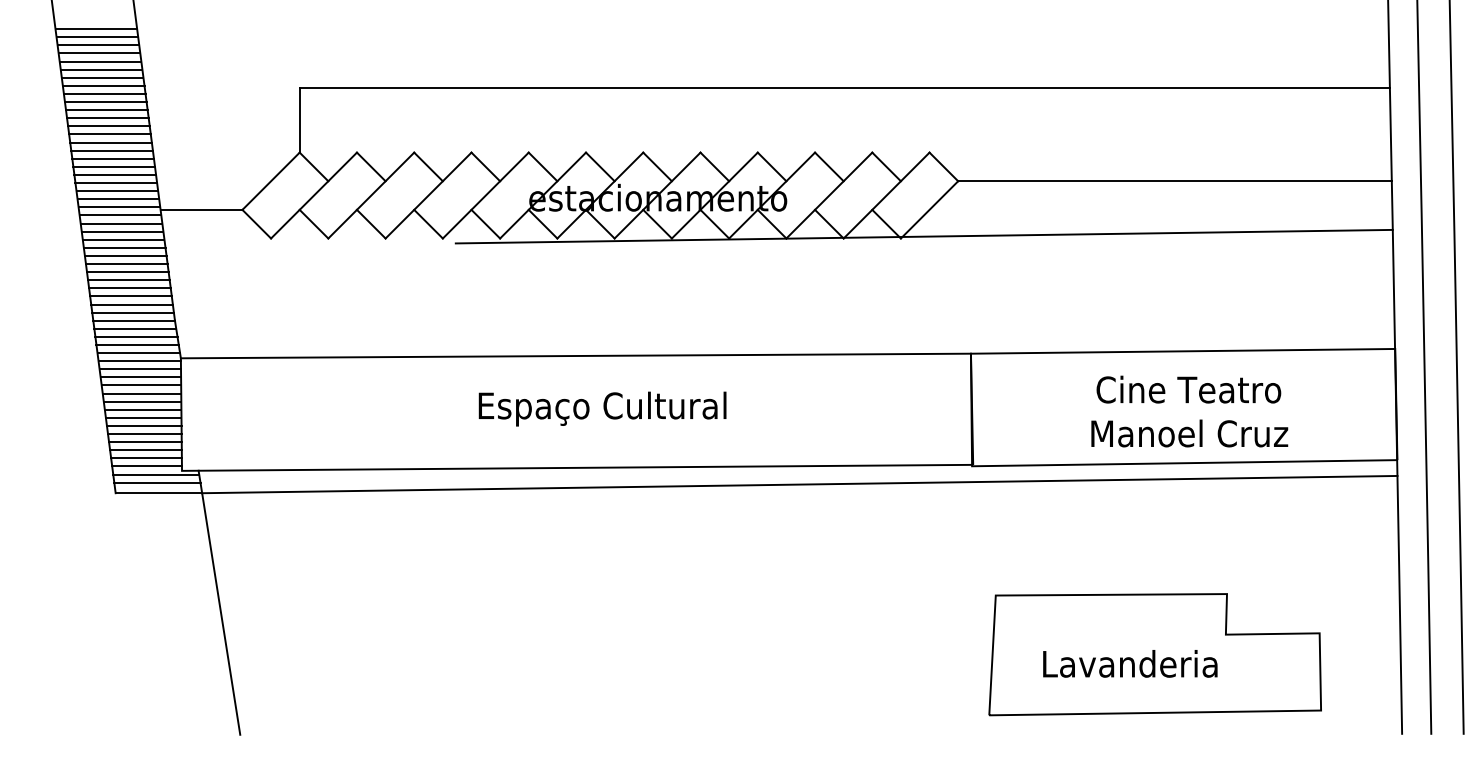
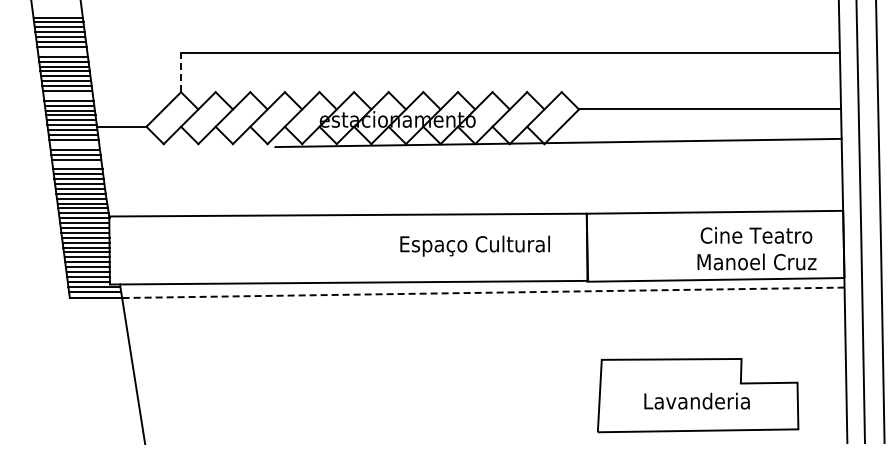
line: (103, 85) -> (62, 51), removed
line: (300, 120) -> (181, 72), solid -> dashed
line: (113, 158) -> (68, 95), removed
line: (123, 239) -> (74, 144), removed
line: (126, 272) -> (76, 164), removed
text: (601, 407) -> (474, 245), moved
text: (1188, 411) -> (756, 248), moved
line: (798, 484) -> (482, 292), solid -> dashed
text: (1129, 662) -> (696, 400), moved

